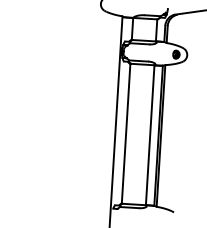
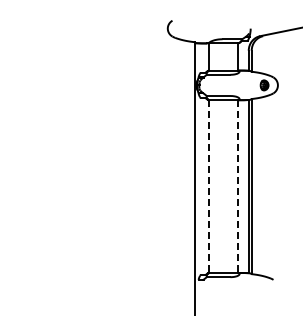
line: (125, 134) -> (208, 187), solid -> dashed
line: (150, 136) -> (238, 187), solid -> dashed

